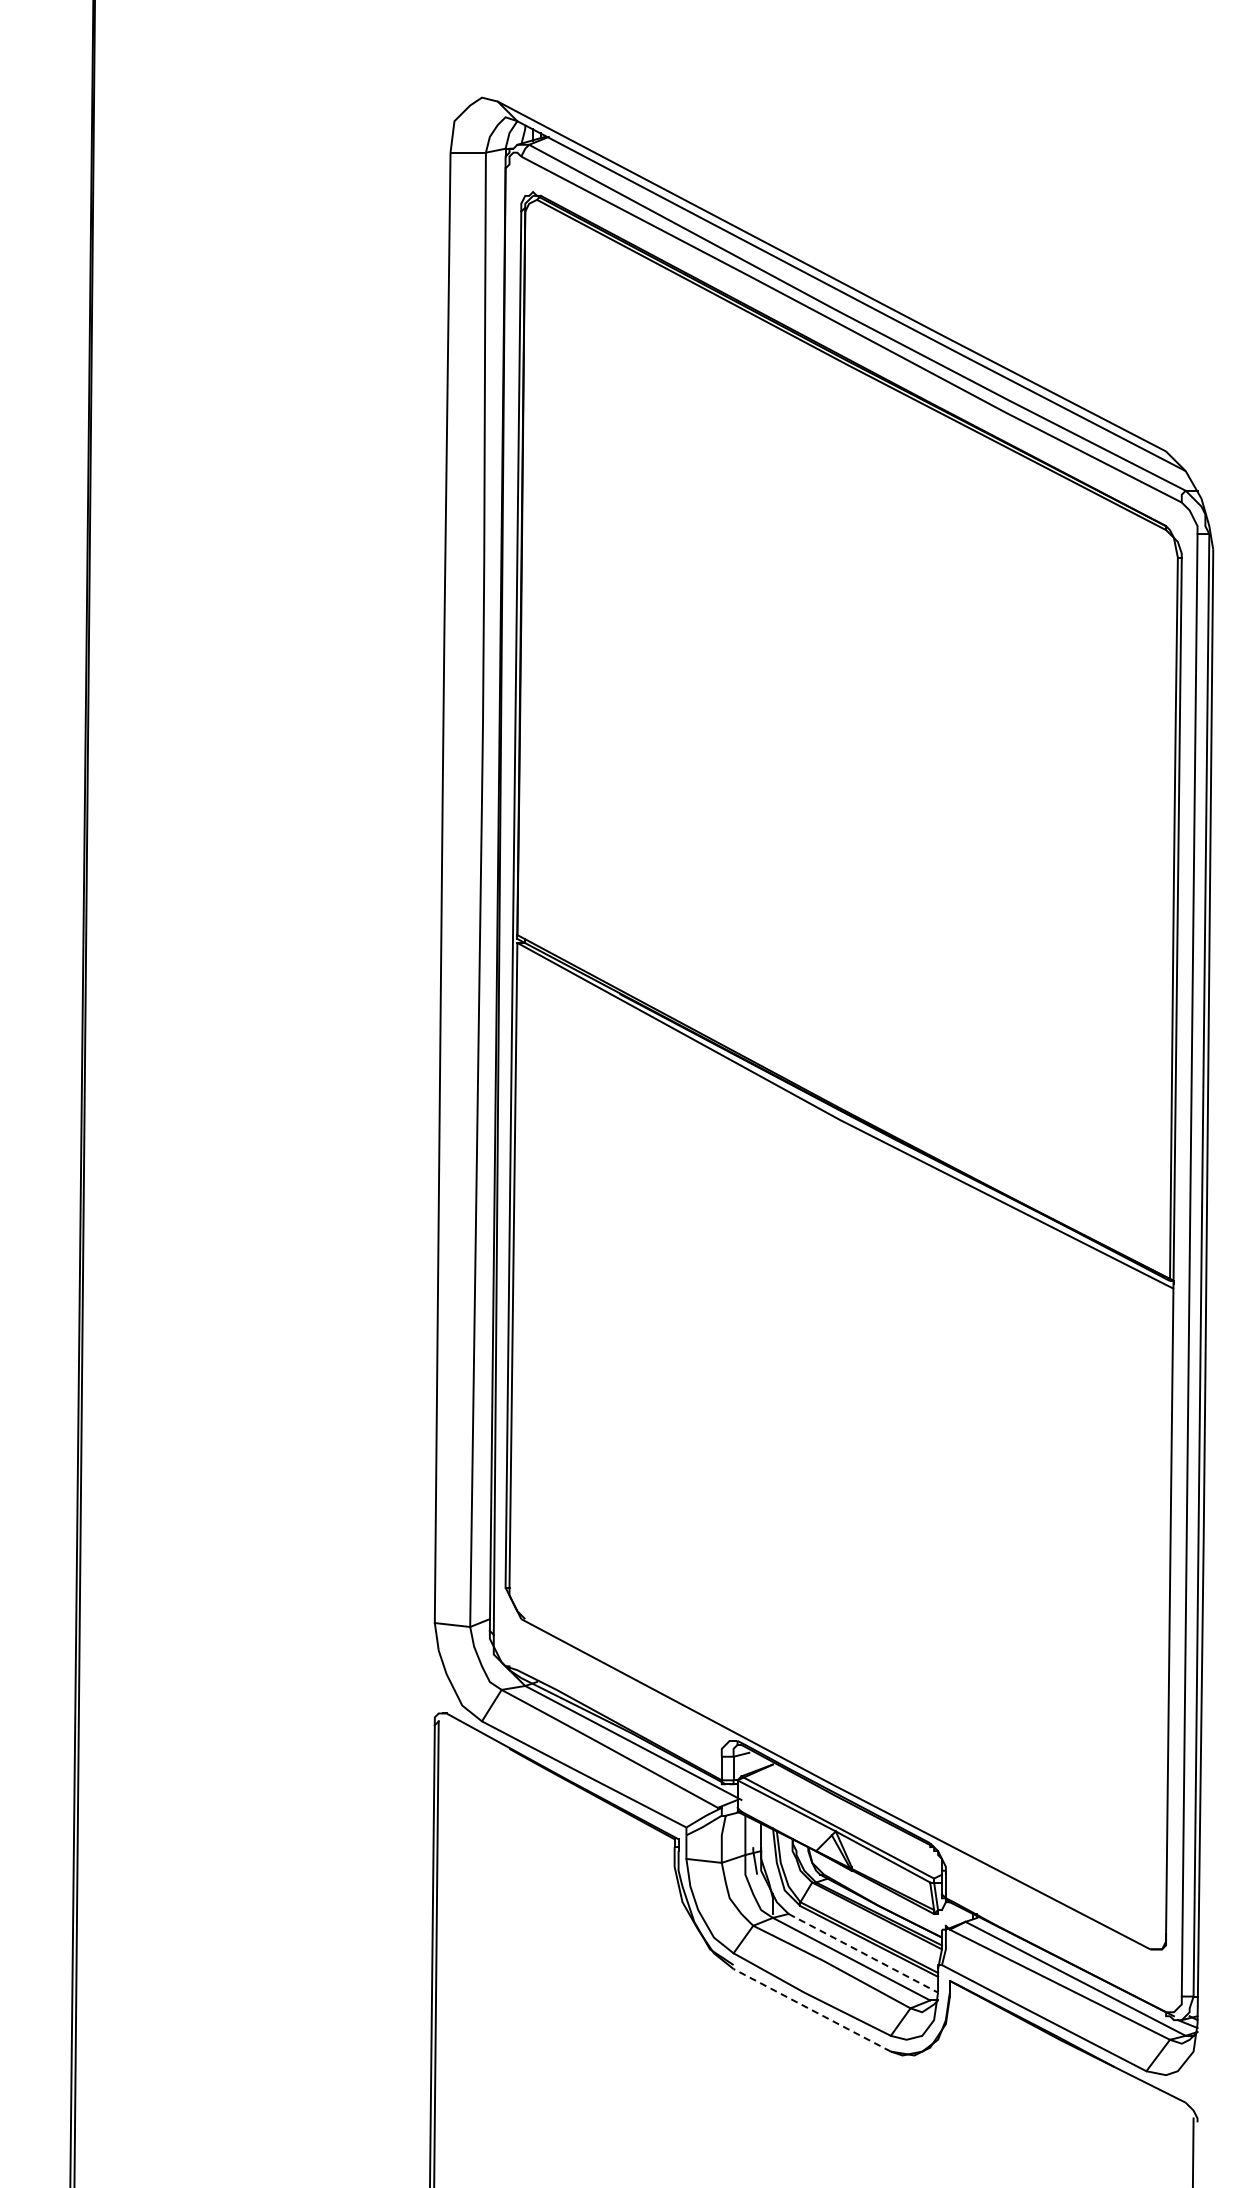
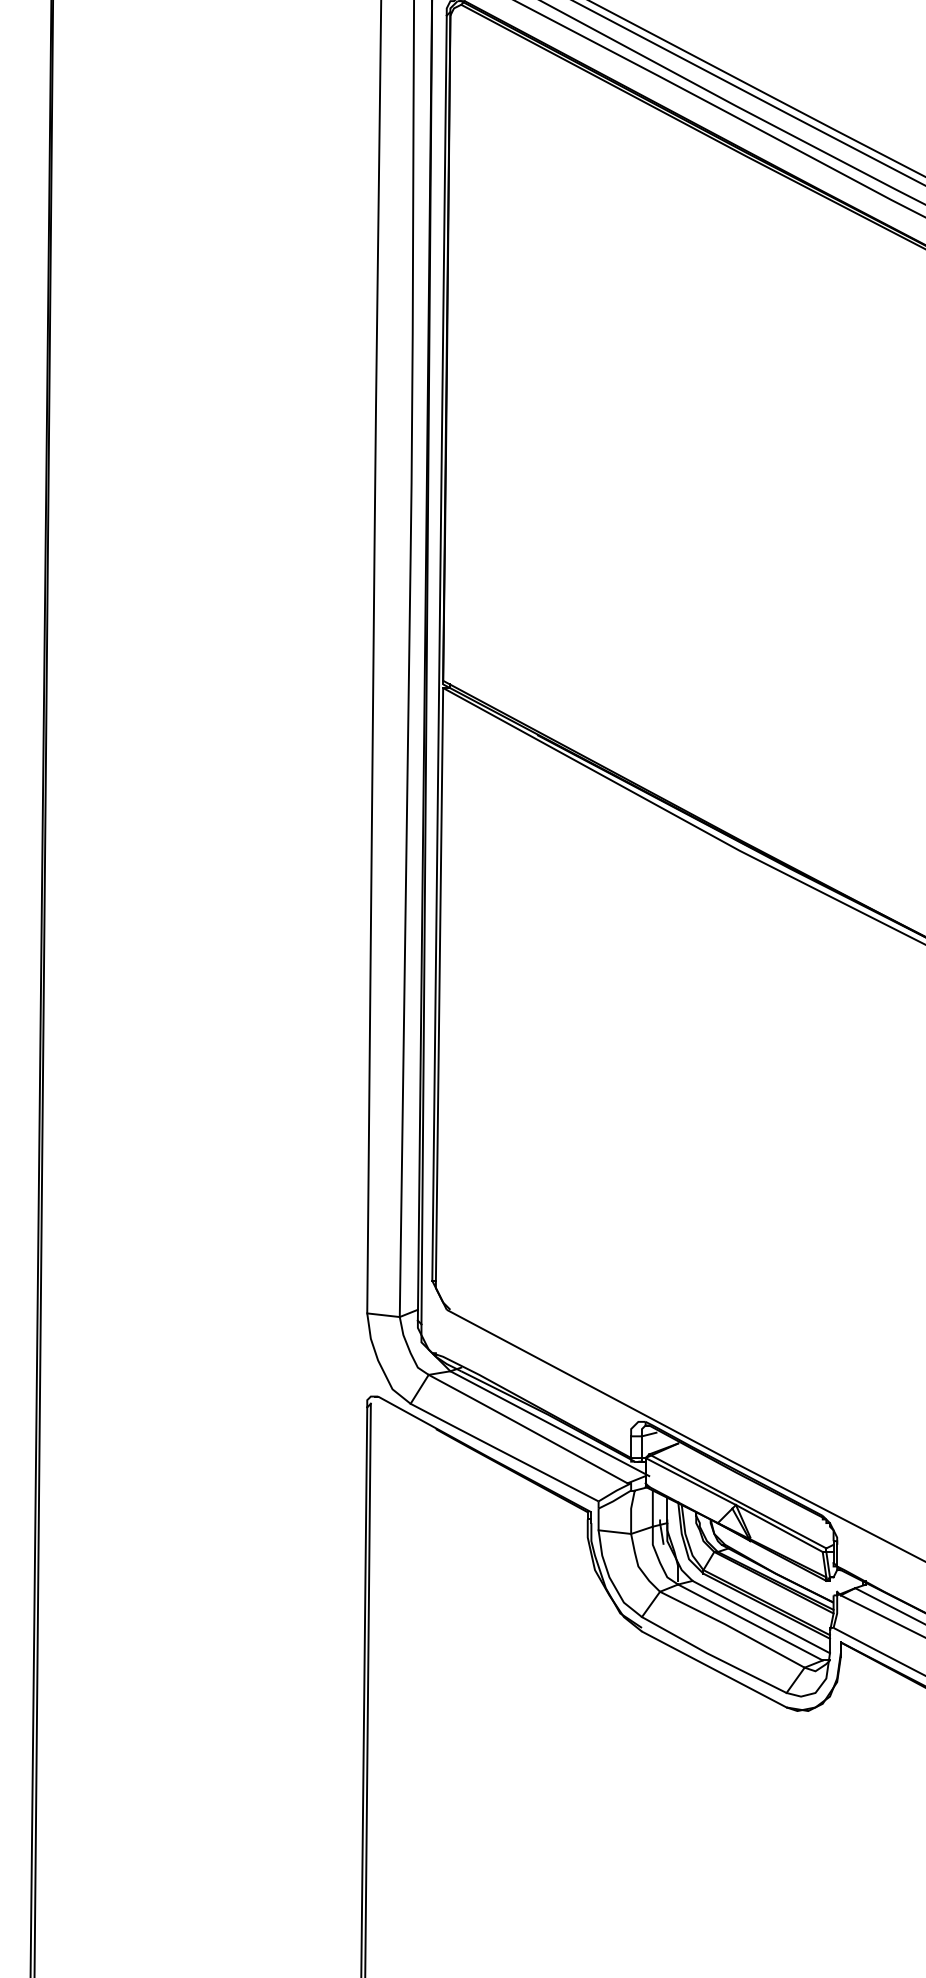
line: (863, 1953) -> (761, 1617), dashed -> solid
line: (812, 2010) -> (714, 1669), dashed -> solid

